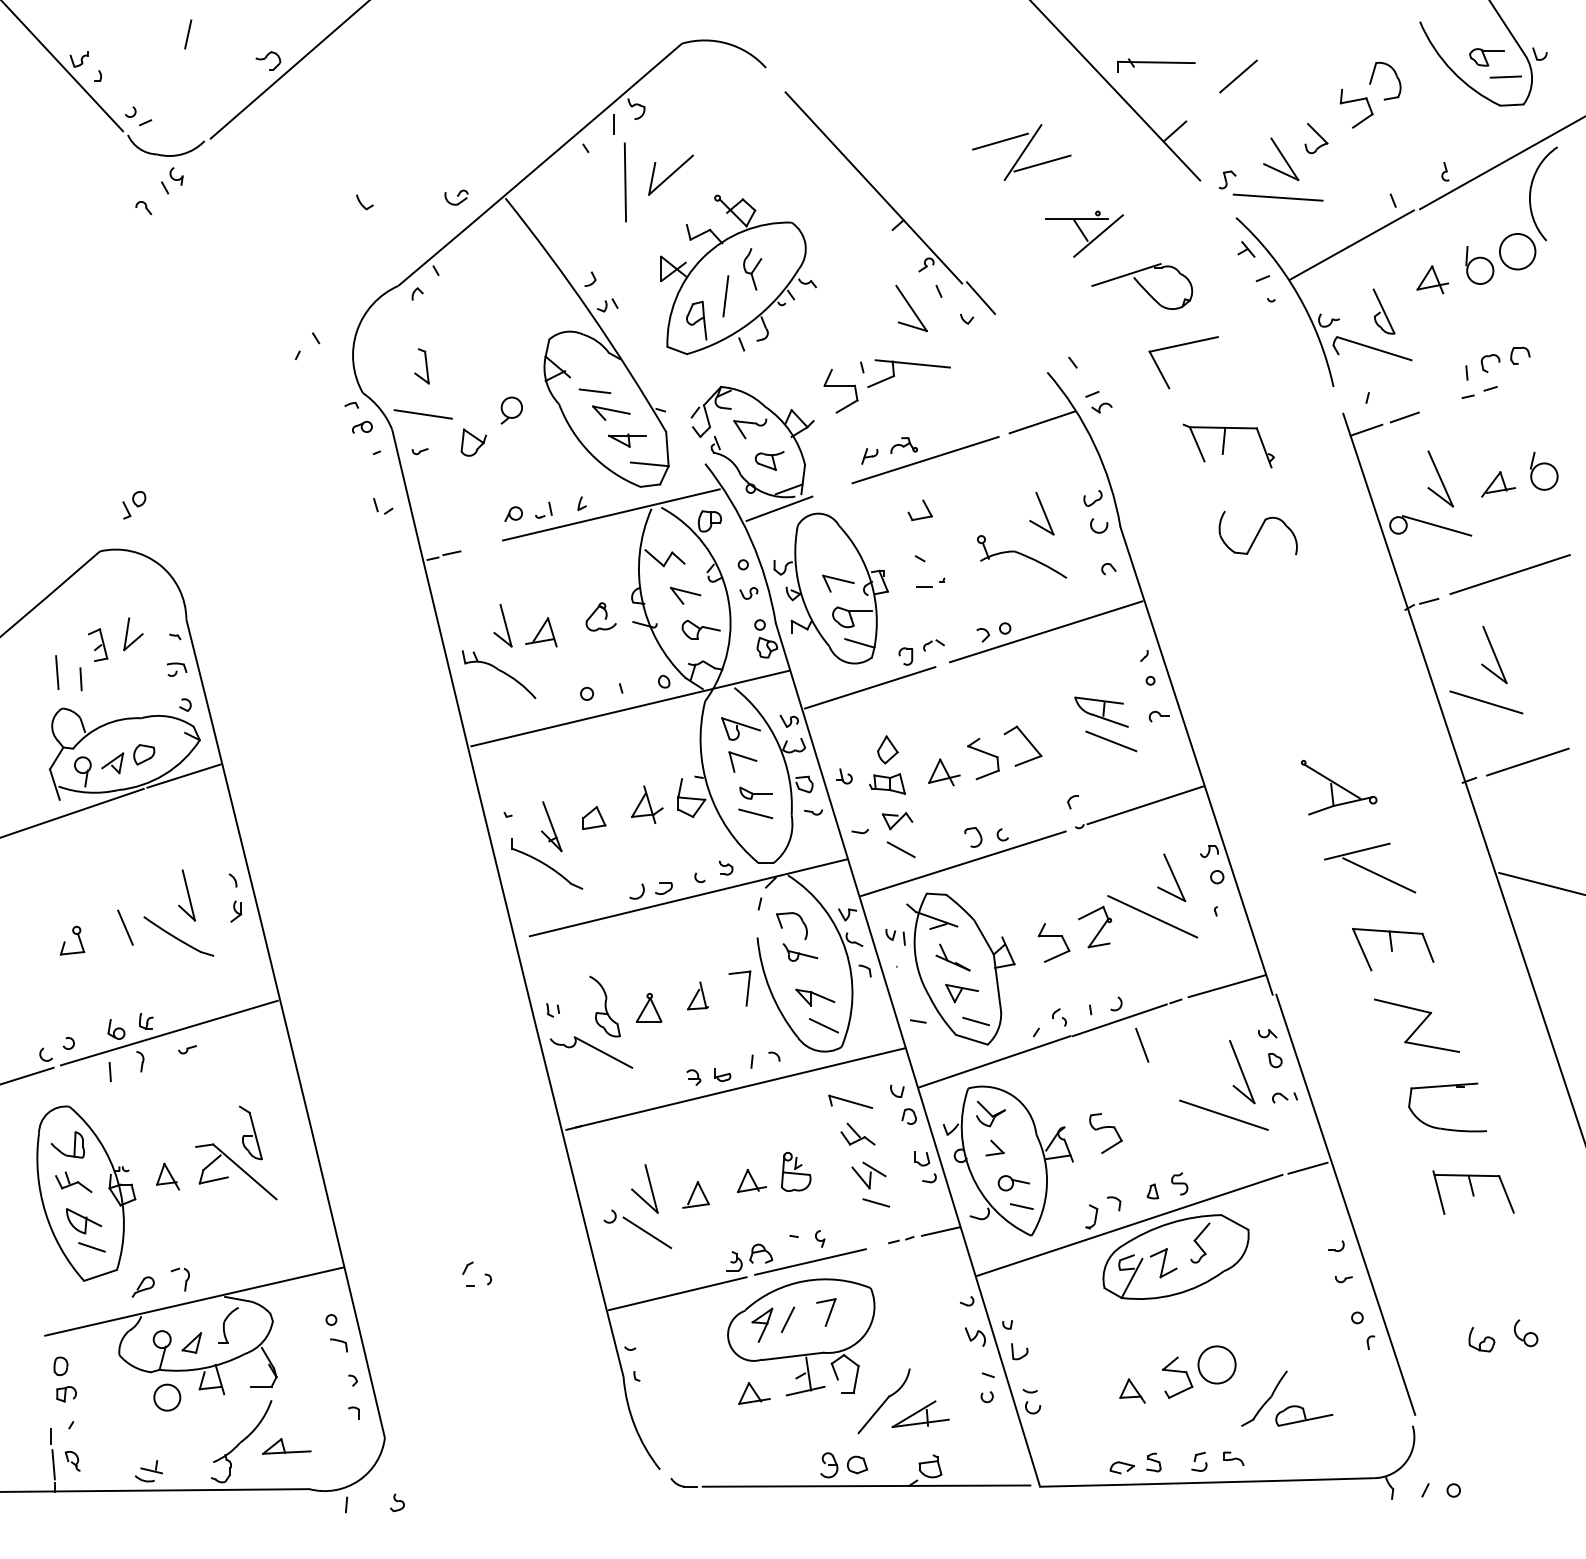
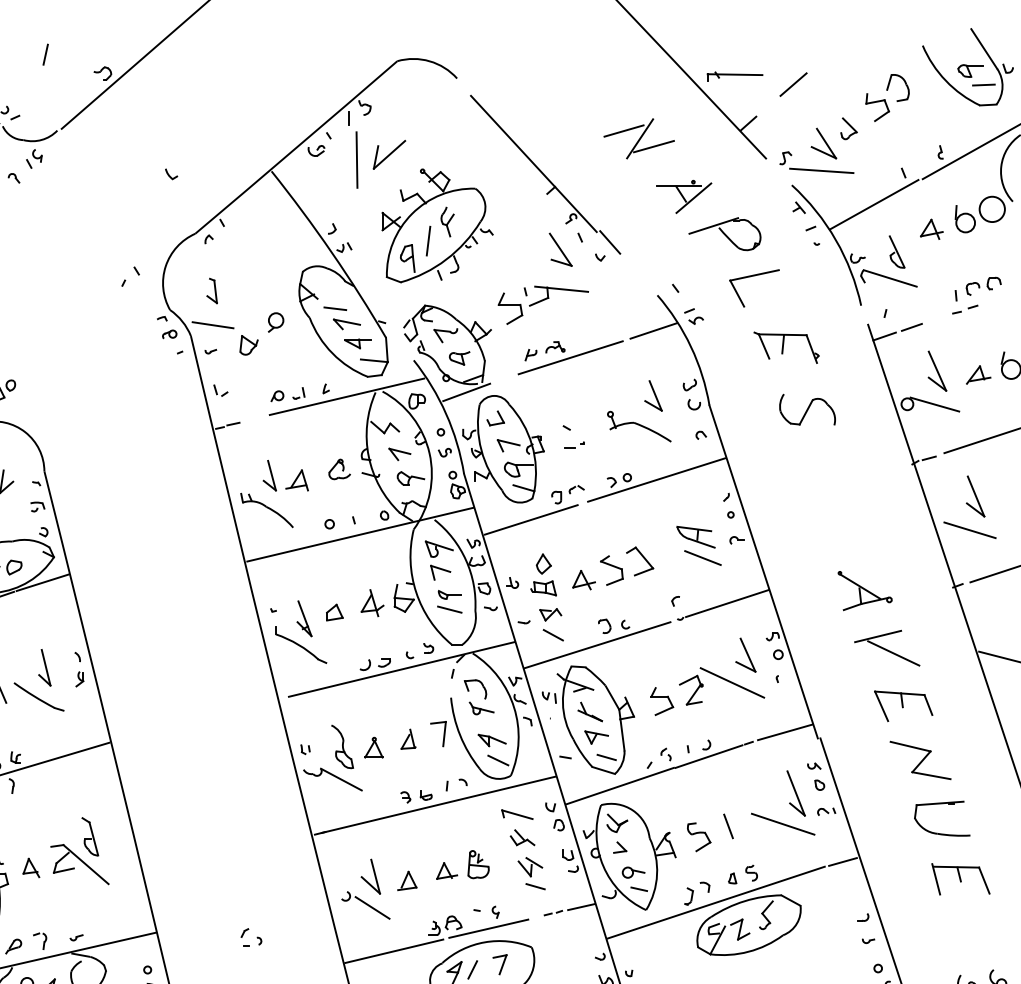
part: (456, 197) -> (316, 150), moved
part: (383, 506) -> (221, 390), moved
part: (919, 517) -> (495, 423), moved
line: (1142, 1044) -> (728, 825), moved
part: (187, 1049) -> (76, 937), moved

